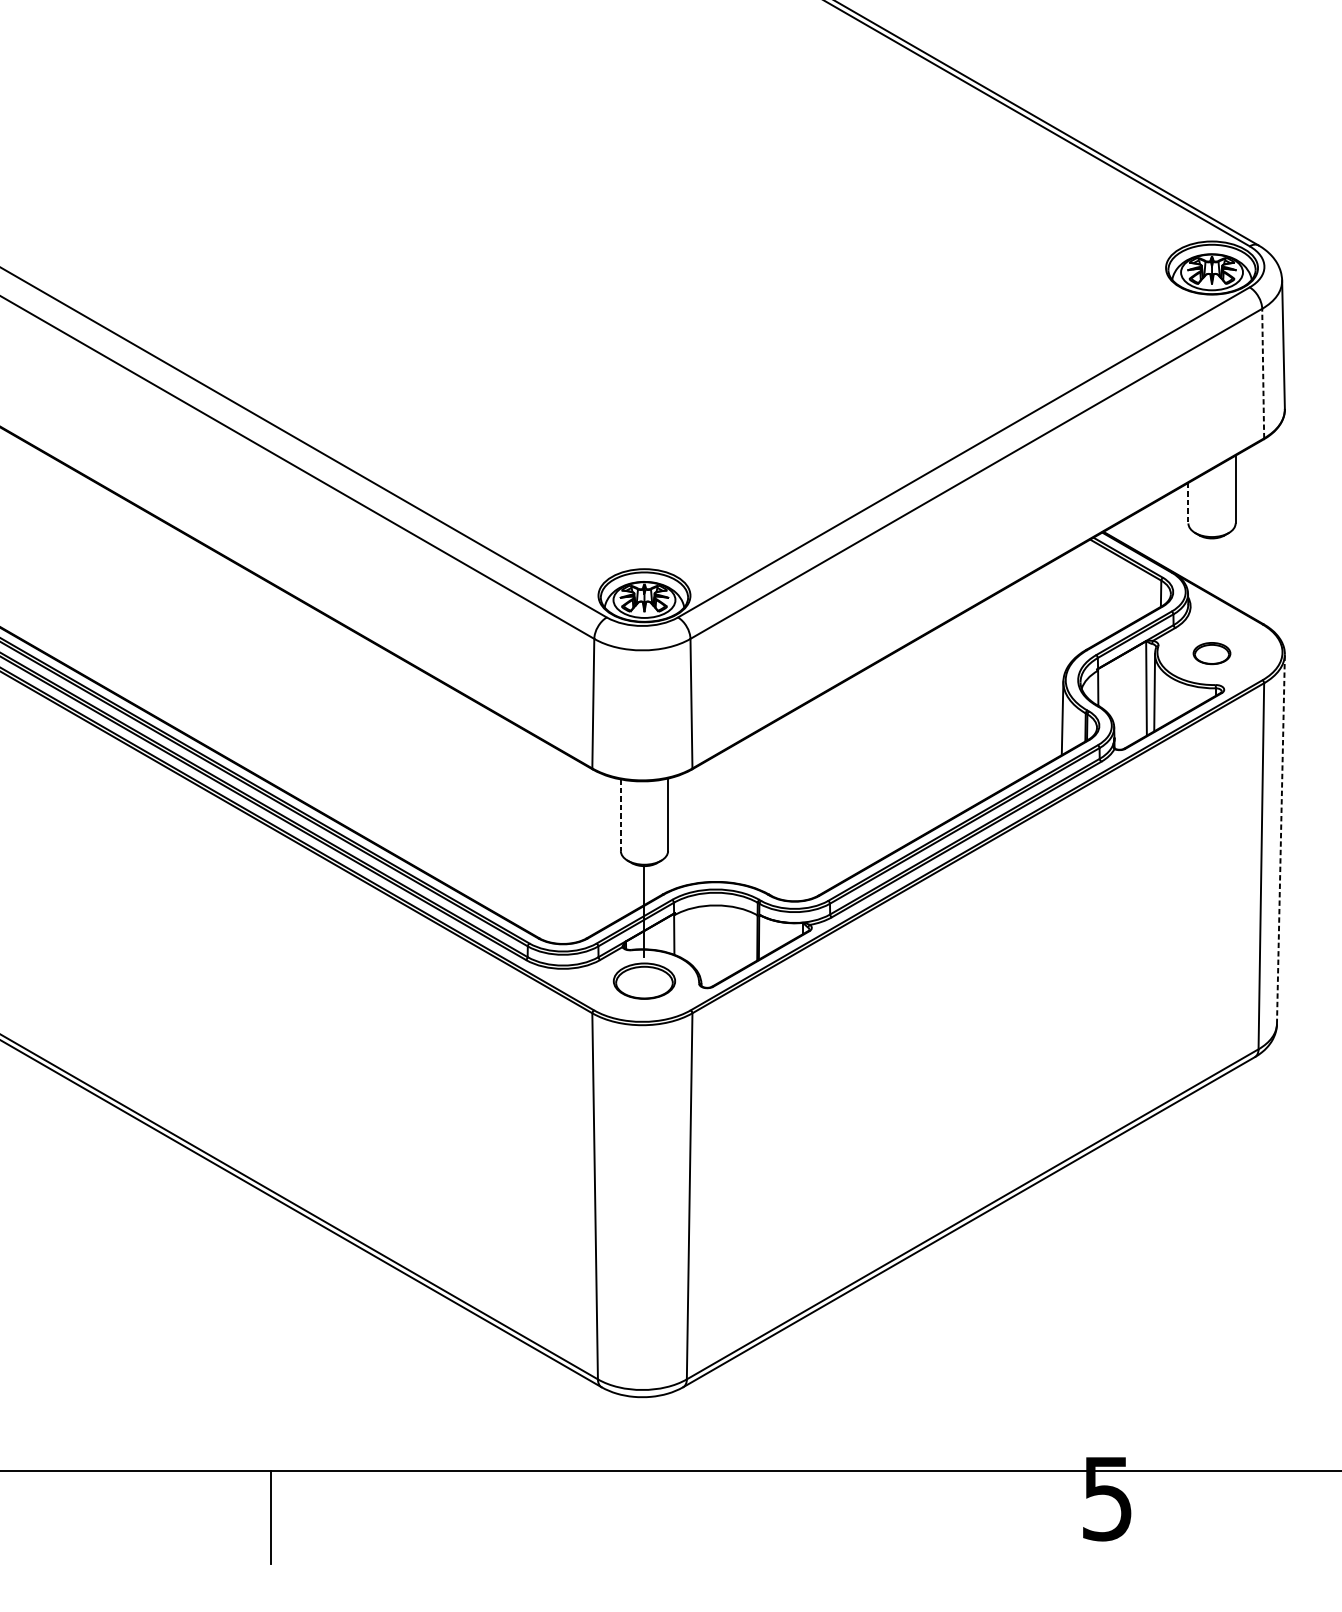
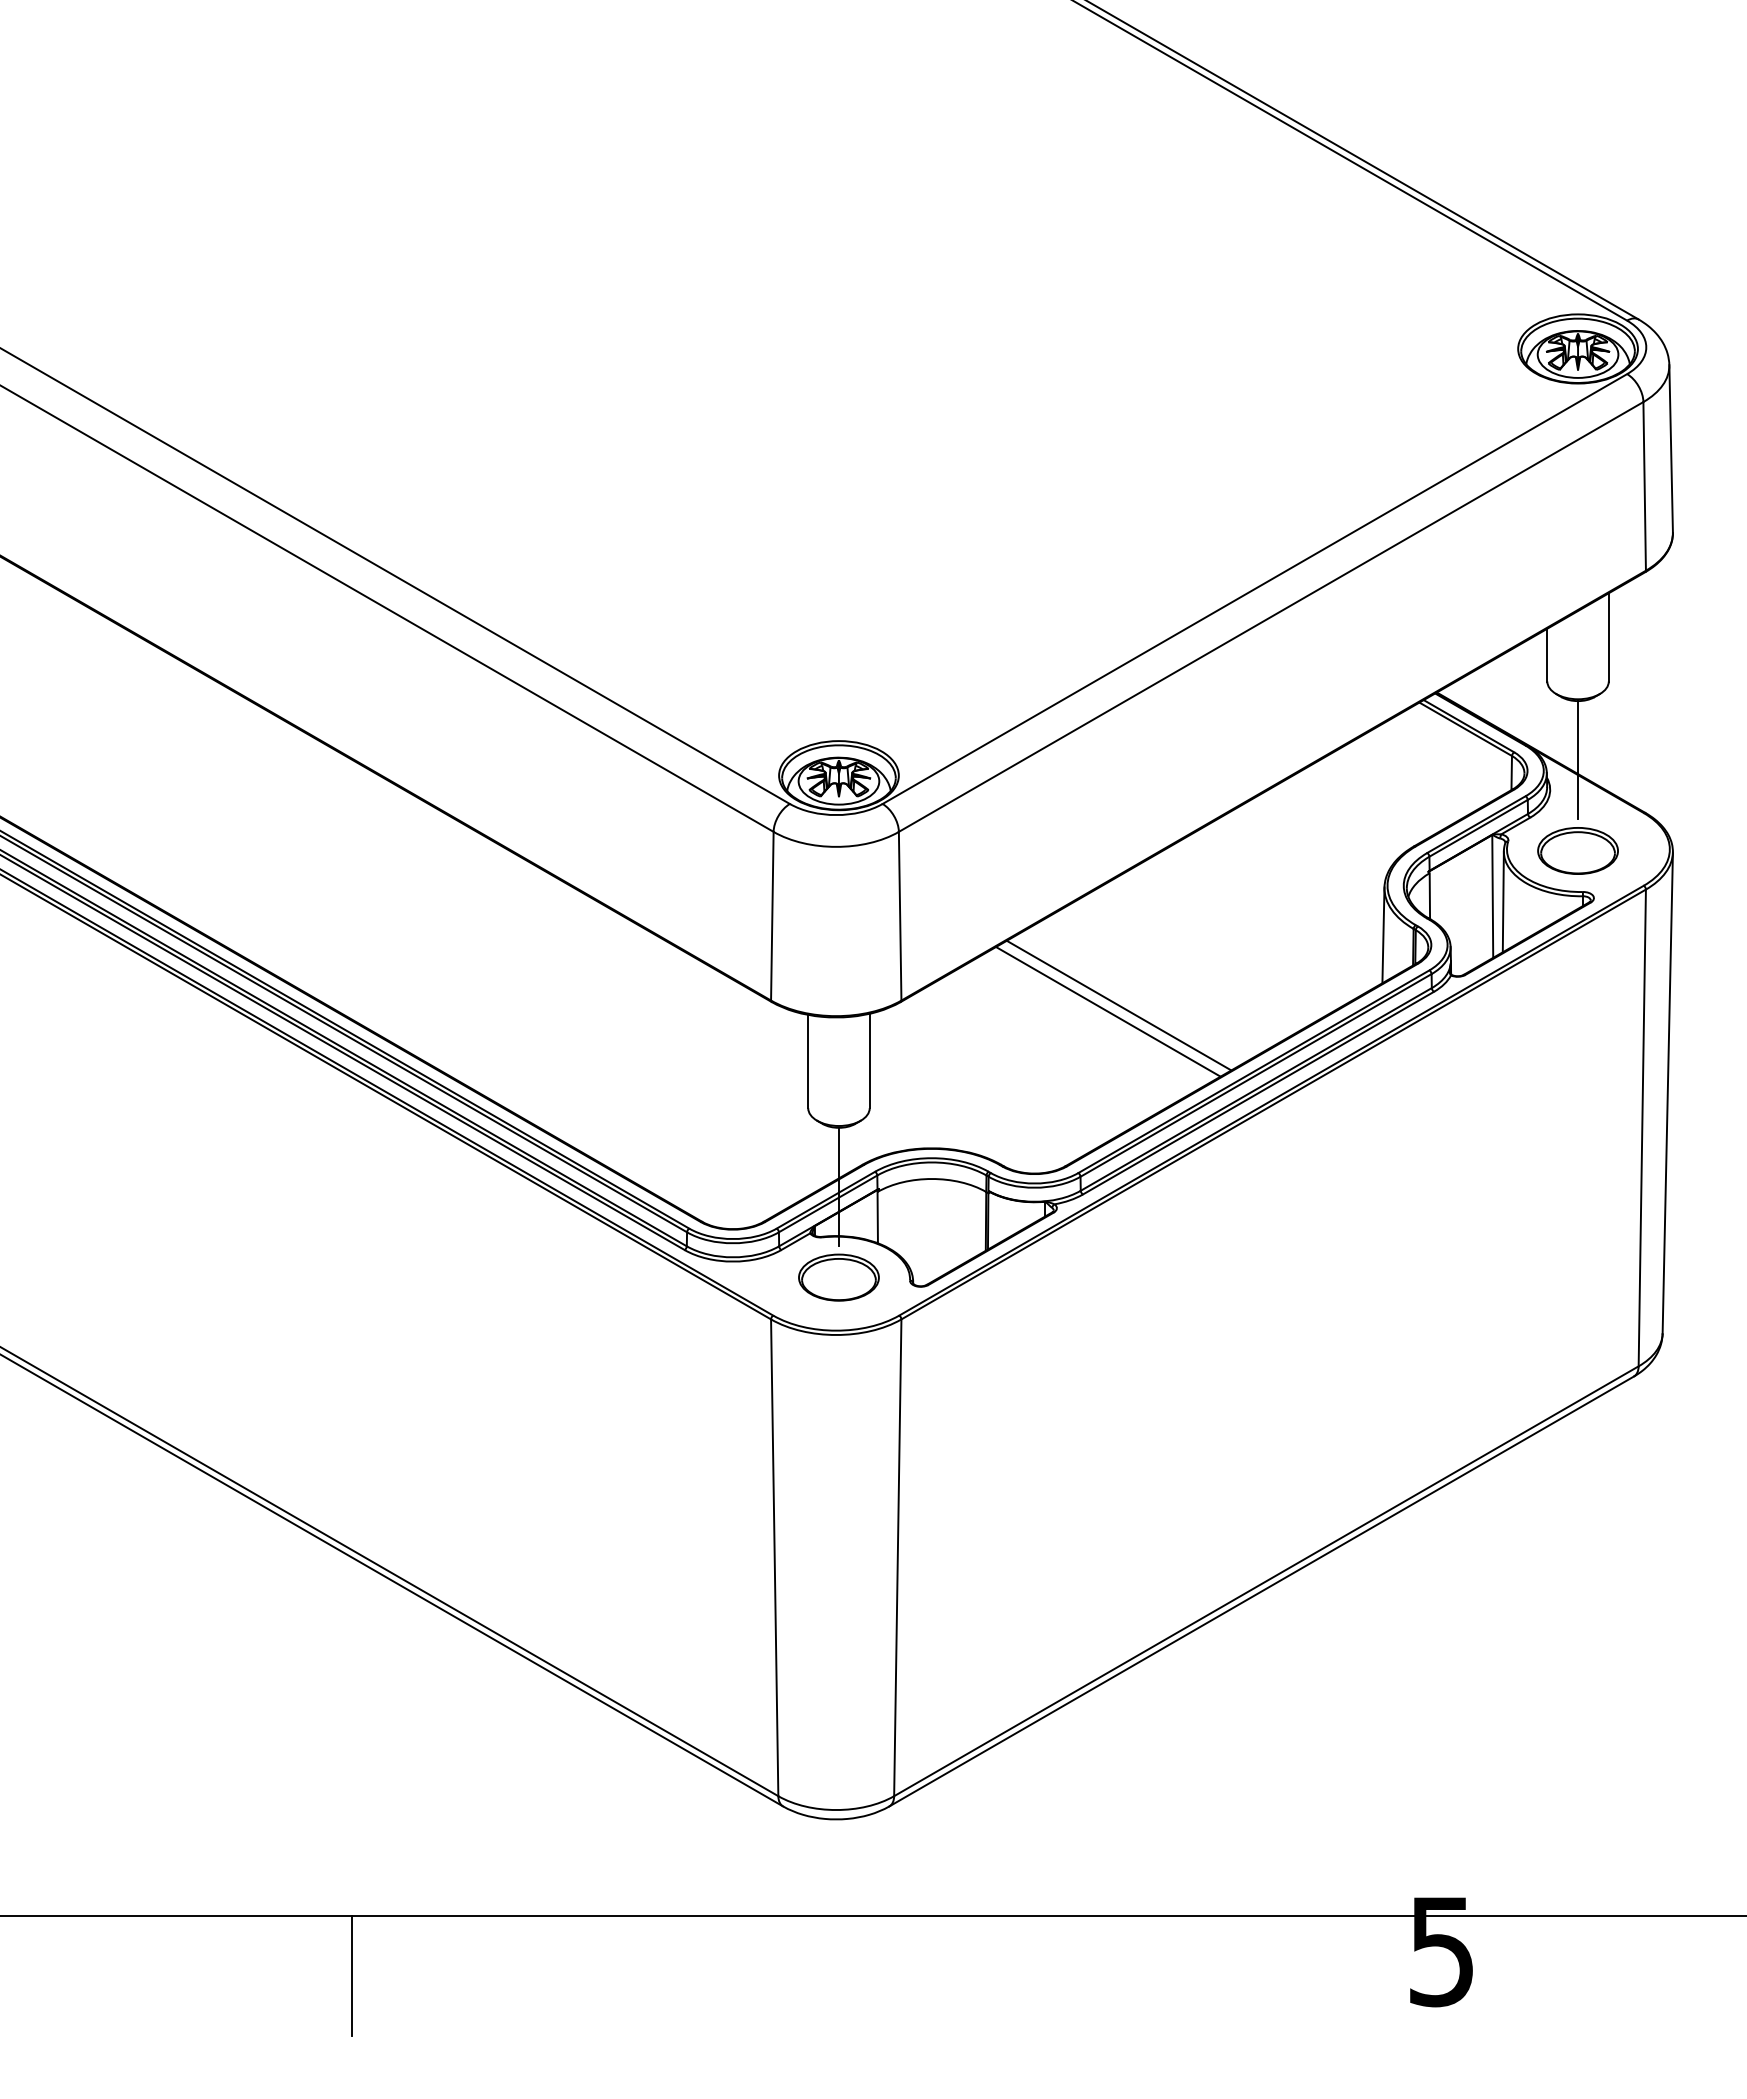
line: (1263, 372) -> (1644, 485), dashed -> solid
line: (1188, 503) -> (1547, 655), dashed -> solid
line: (1212, 584) -> (1578, 760), added
part: (1211, 653) -> (1577, 850), size x1.67
line: (859, 772) -> (1118, 1005), added
line: (851, 776) -> (1108, 1011), added
line: (621, 815) -> (808, 1061), dashed -> solid
line: (1280, 839) -> (1667, 1092), dashed -> solid

